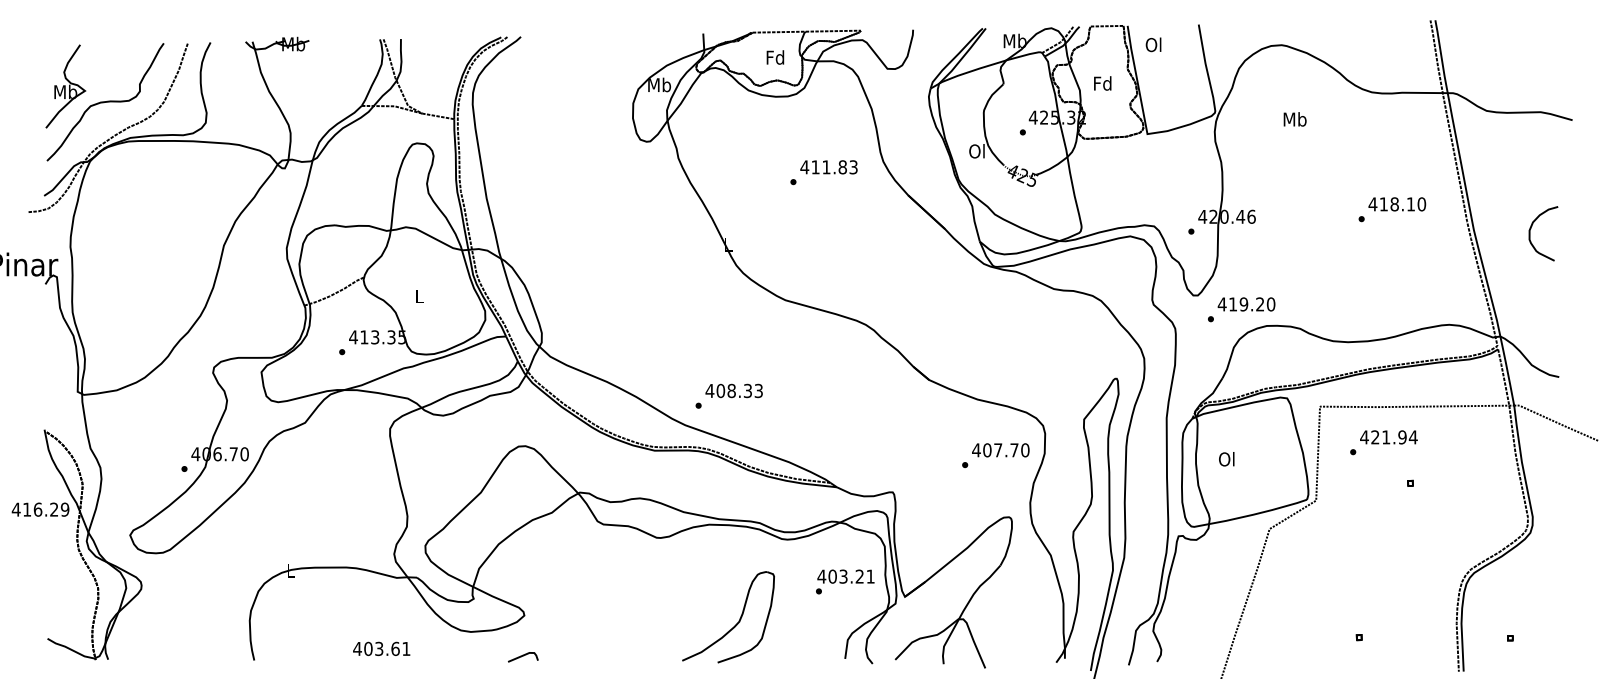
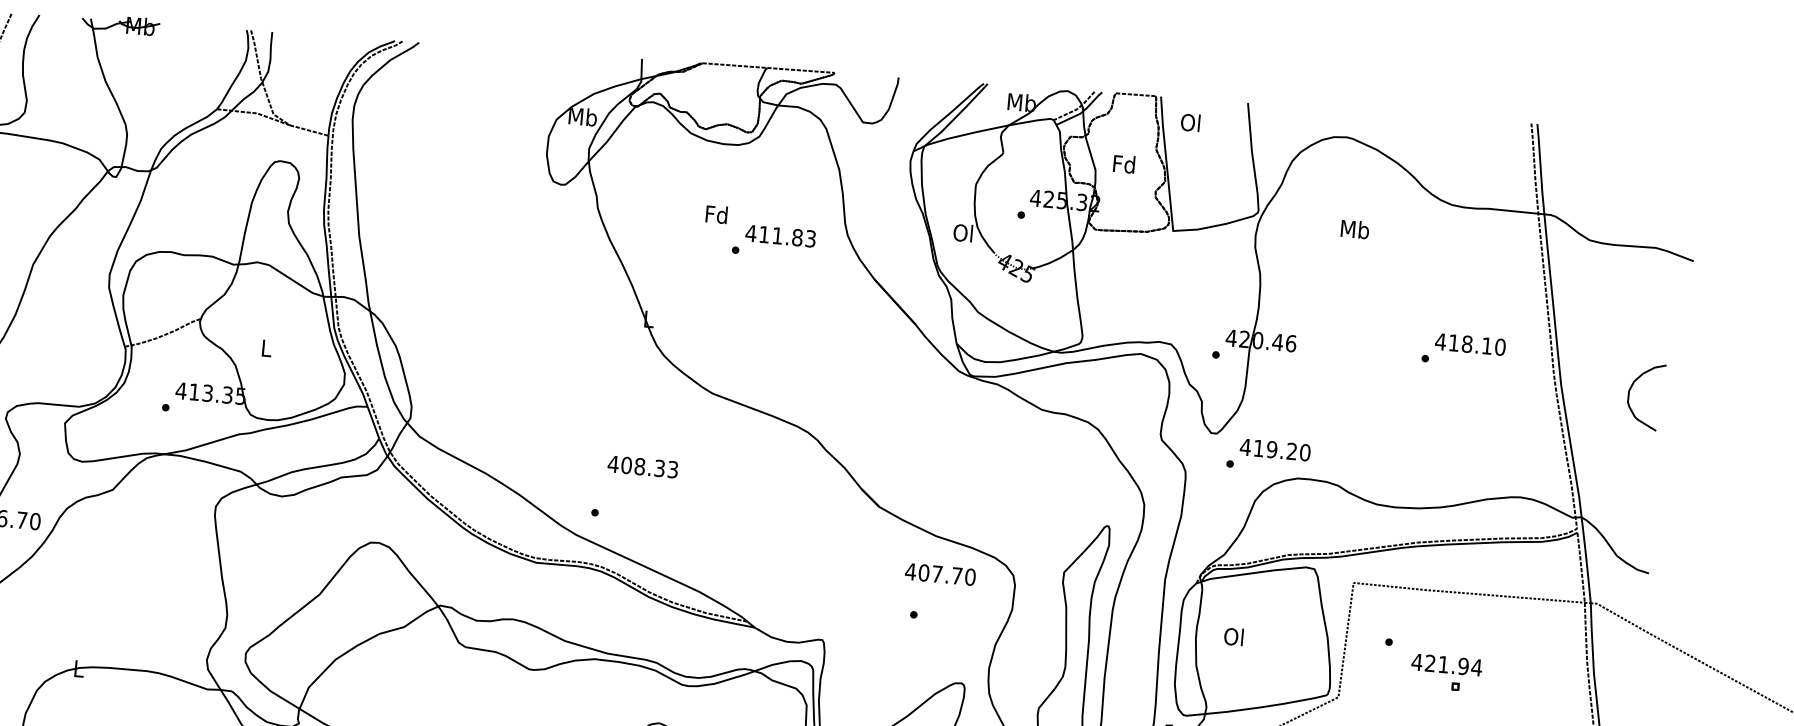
text: (775, 57) -> (716, 214), moved
text: (733, 390) -> (642, 466), moved
text: (1388, 437) -> (1446, 665), moved
text: (1000, 450) -> (940, 574), moved

